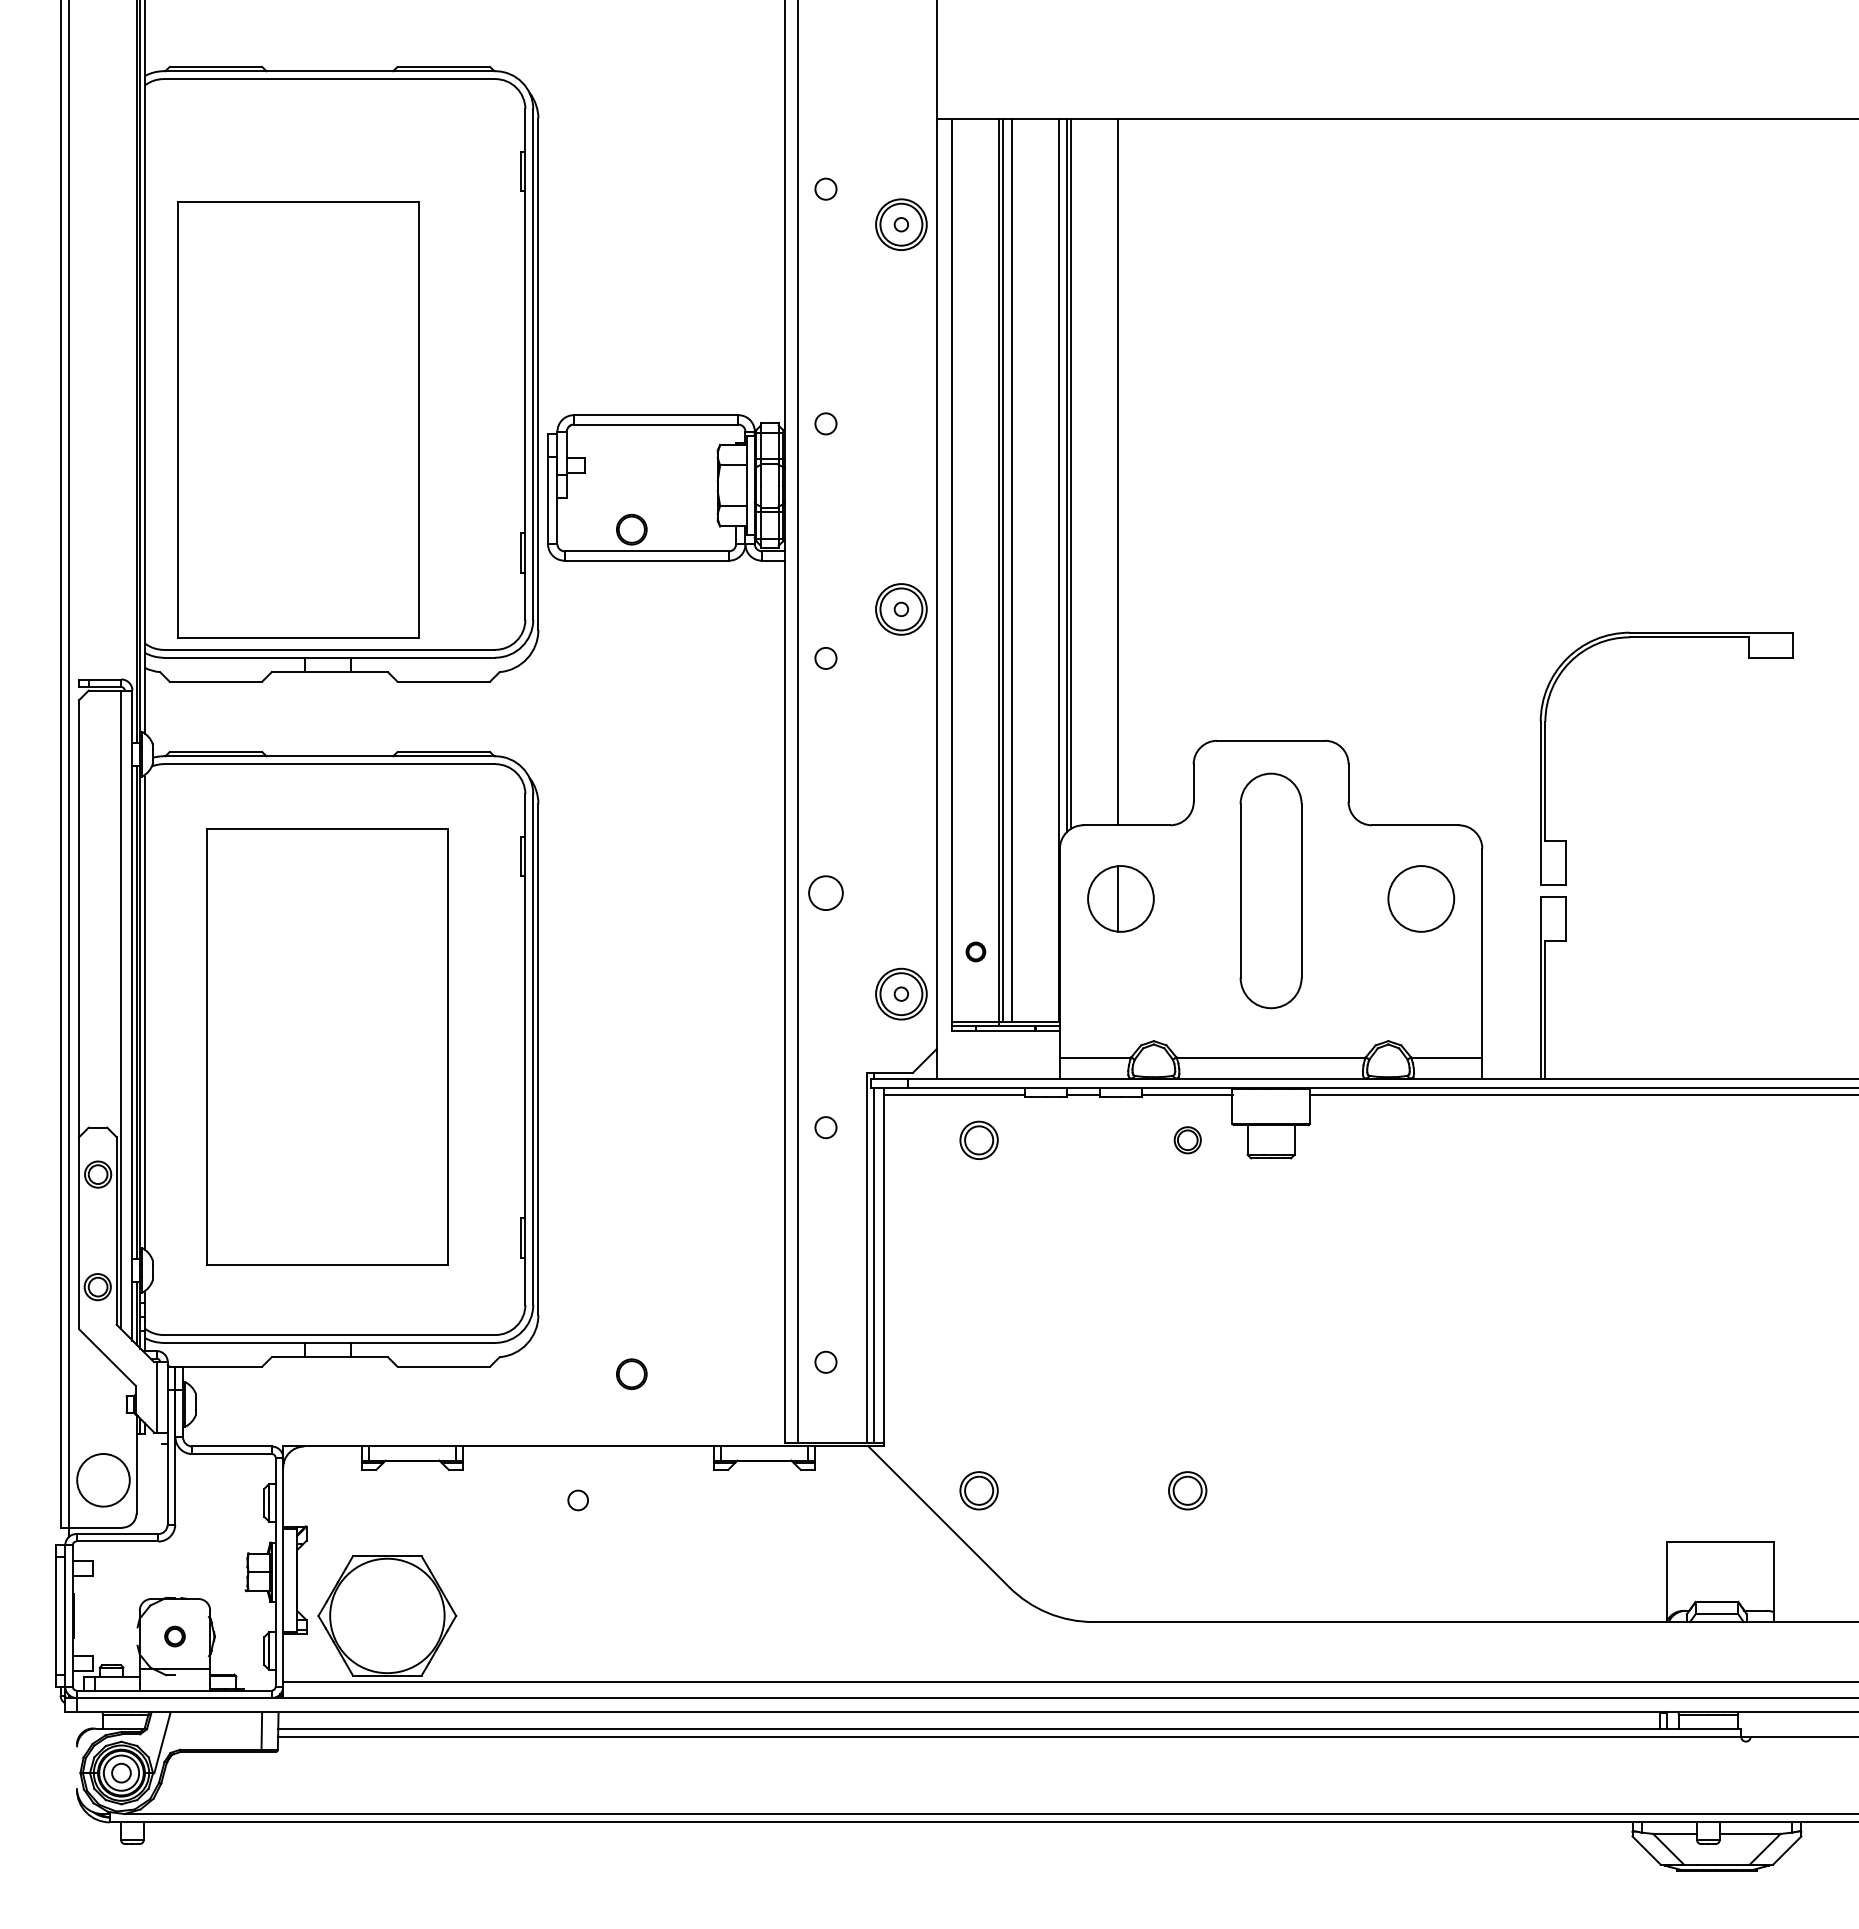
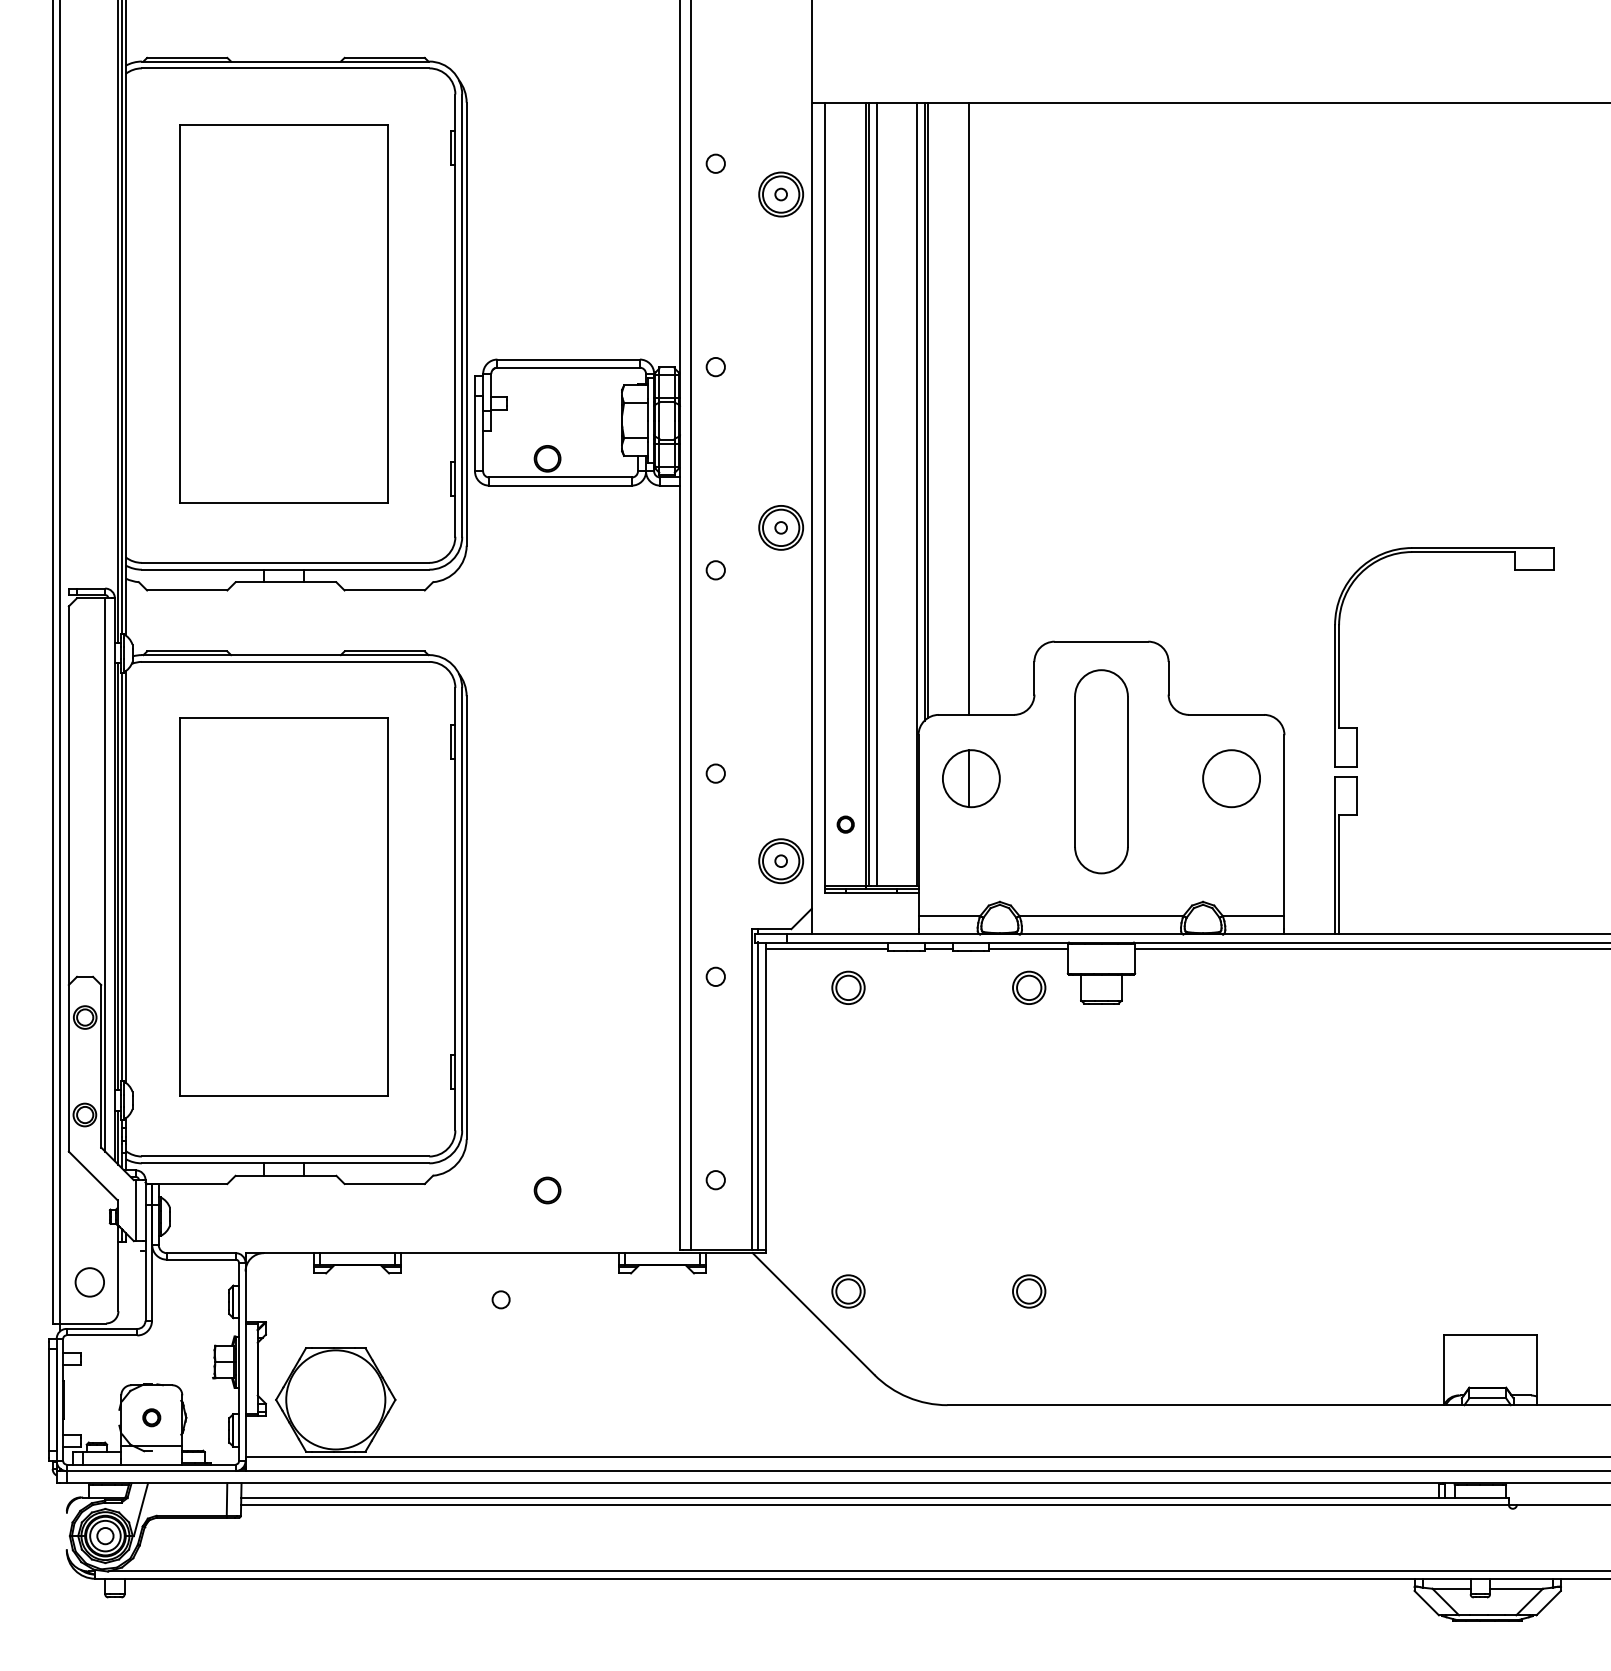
part: (298, 419) -> (283, 313), moved
circle: (825, 892) -> (715, 773), size x0.62
part: (1187, 1139) -> (1029, 987), size x1.43
circle: (103, 1479) -> (89, 1281), size x0.62

